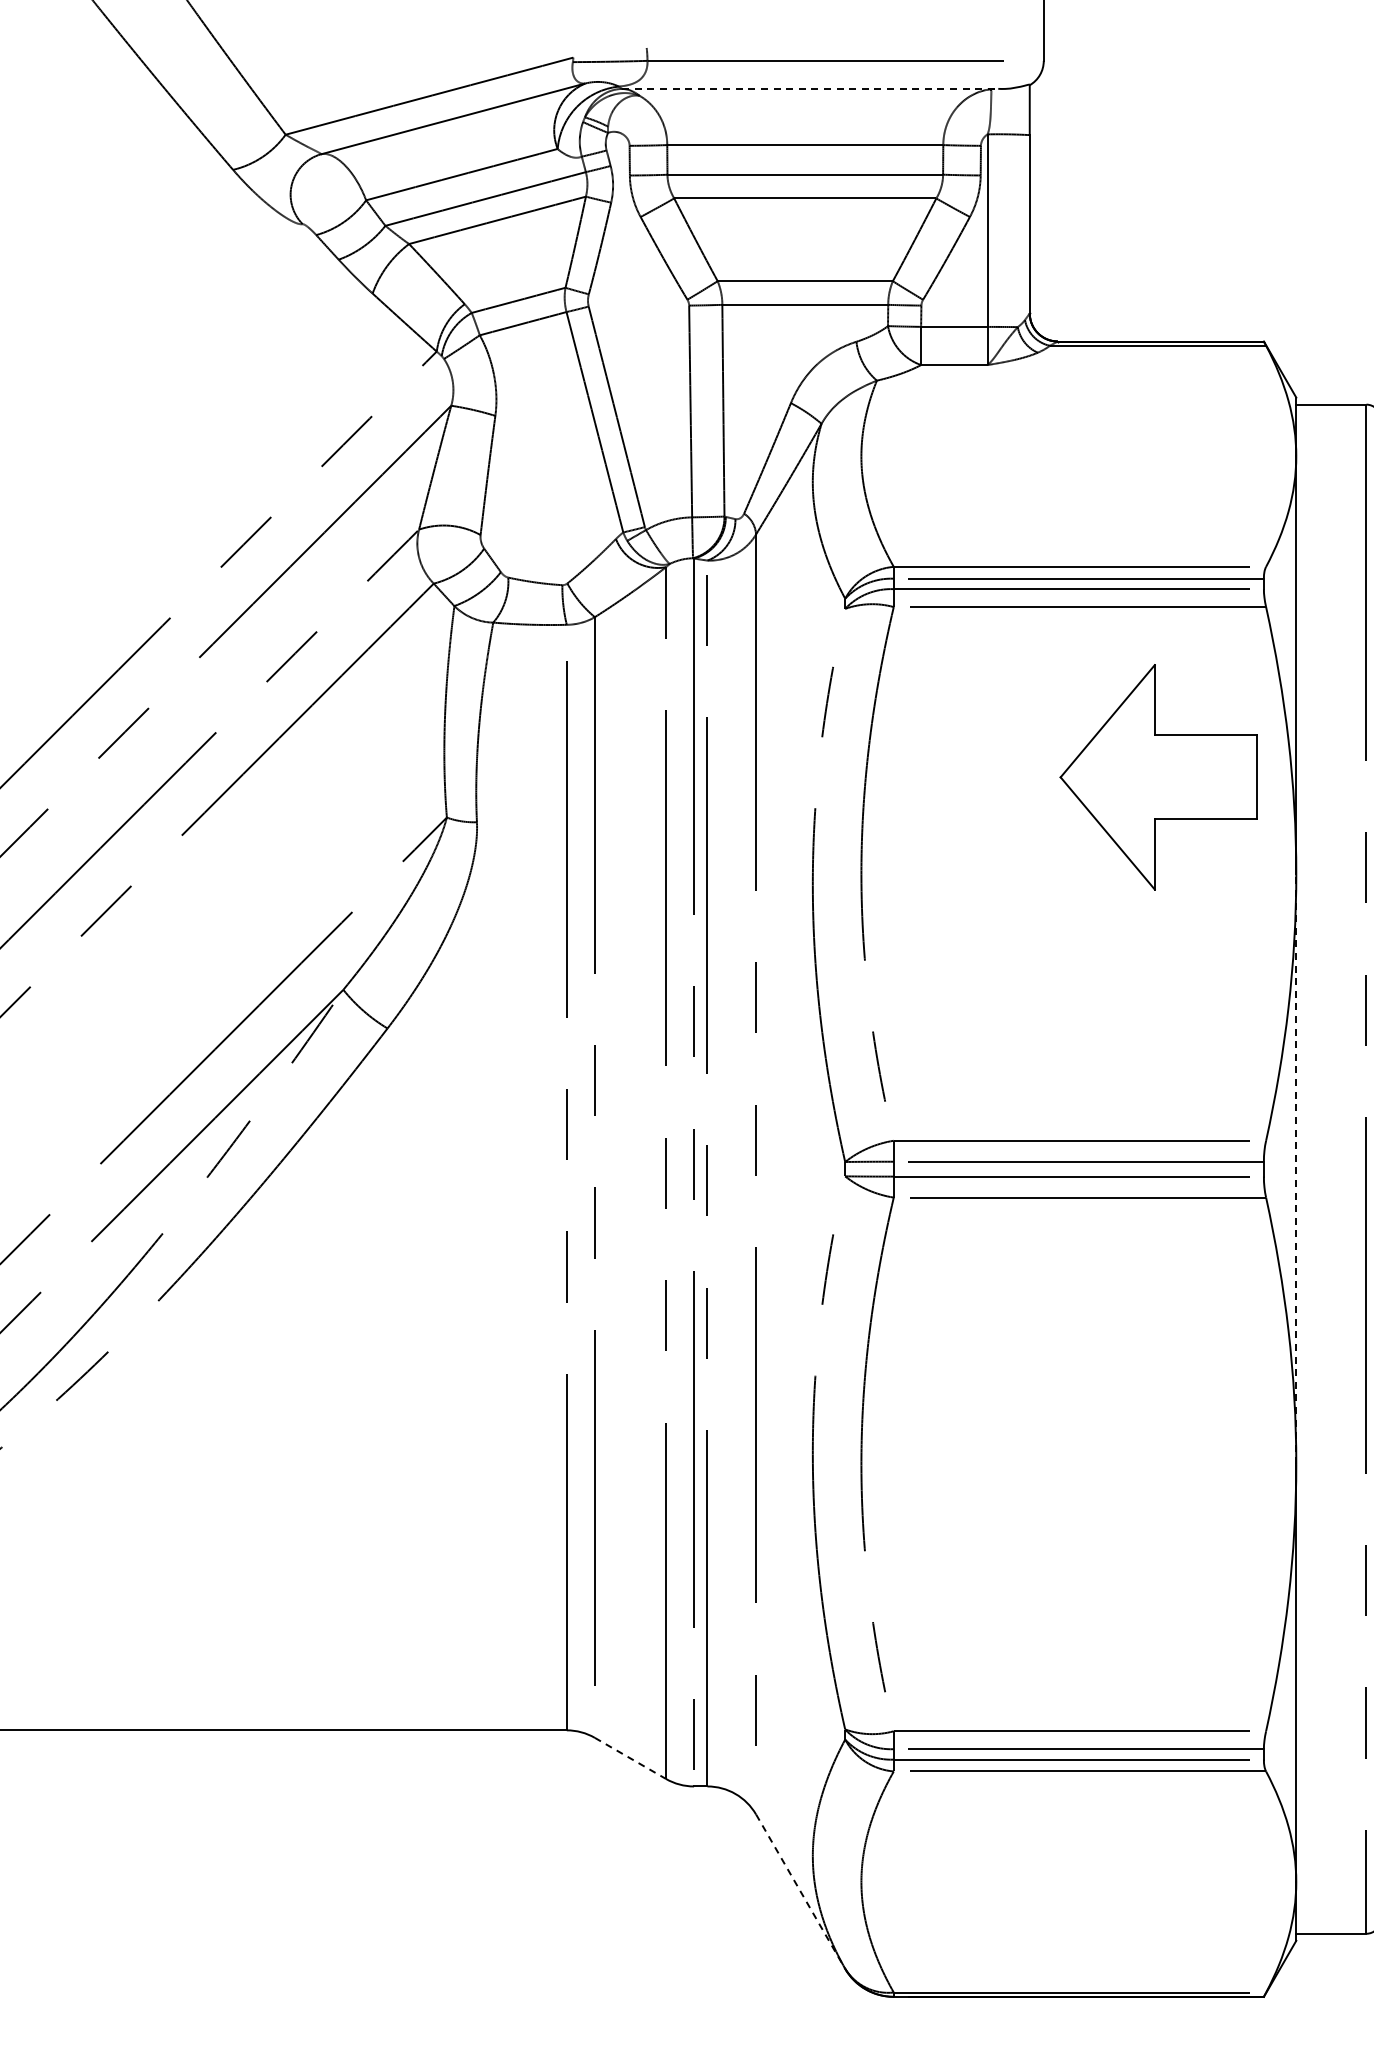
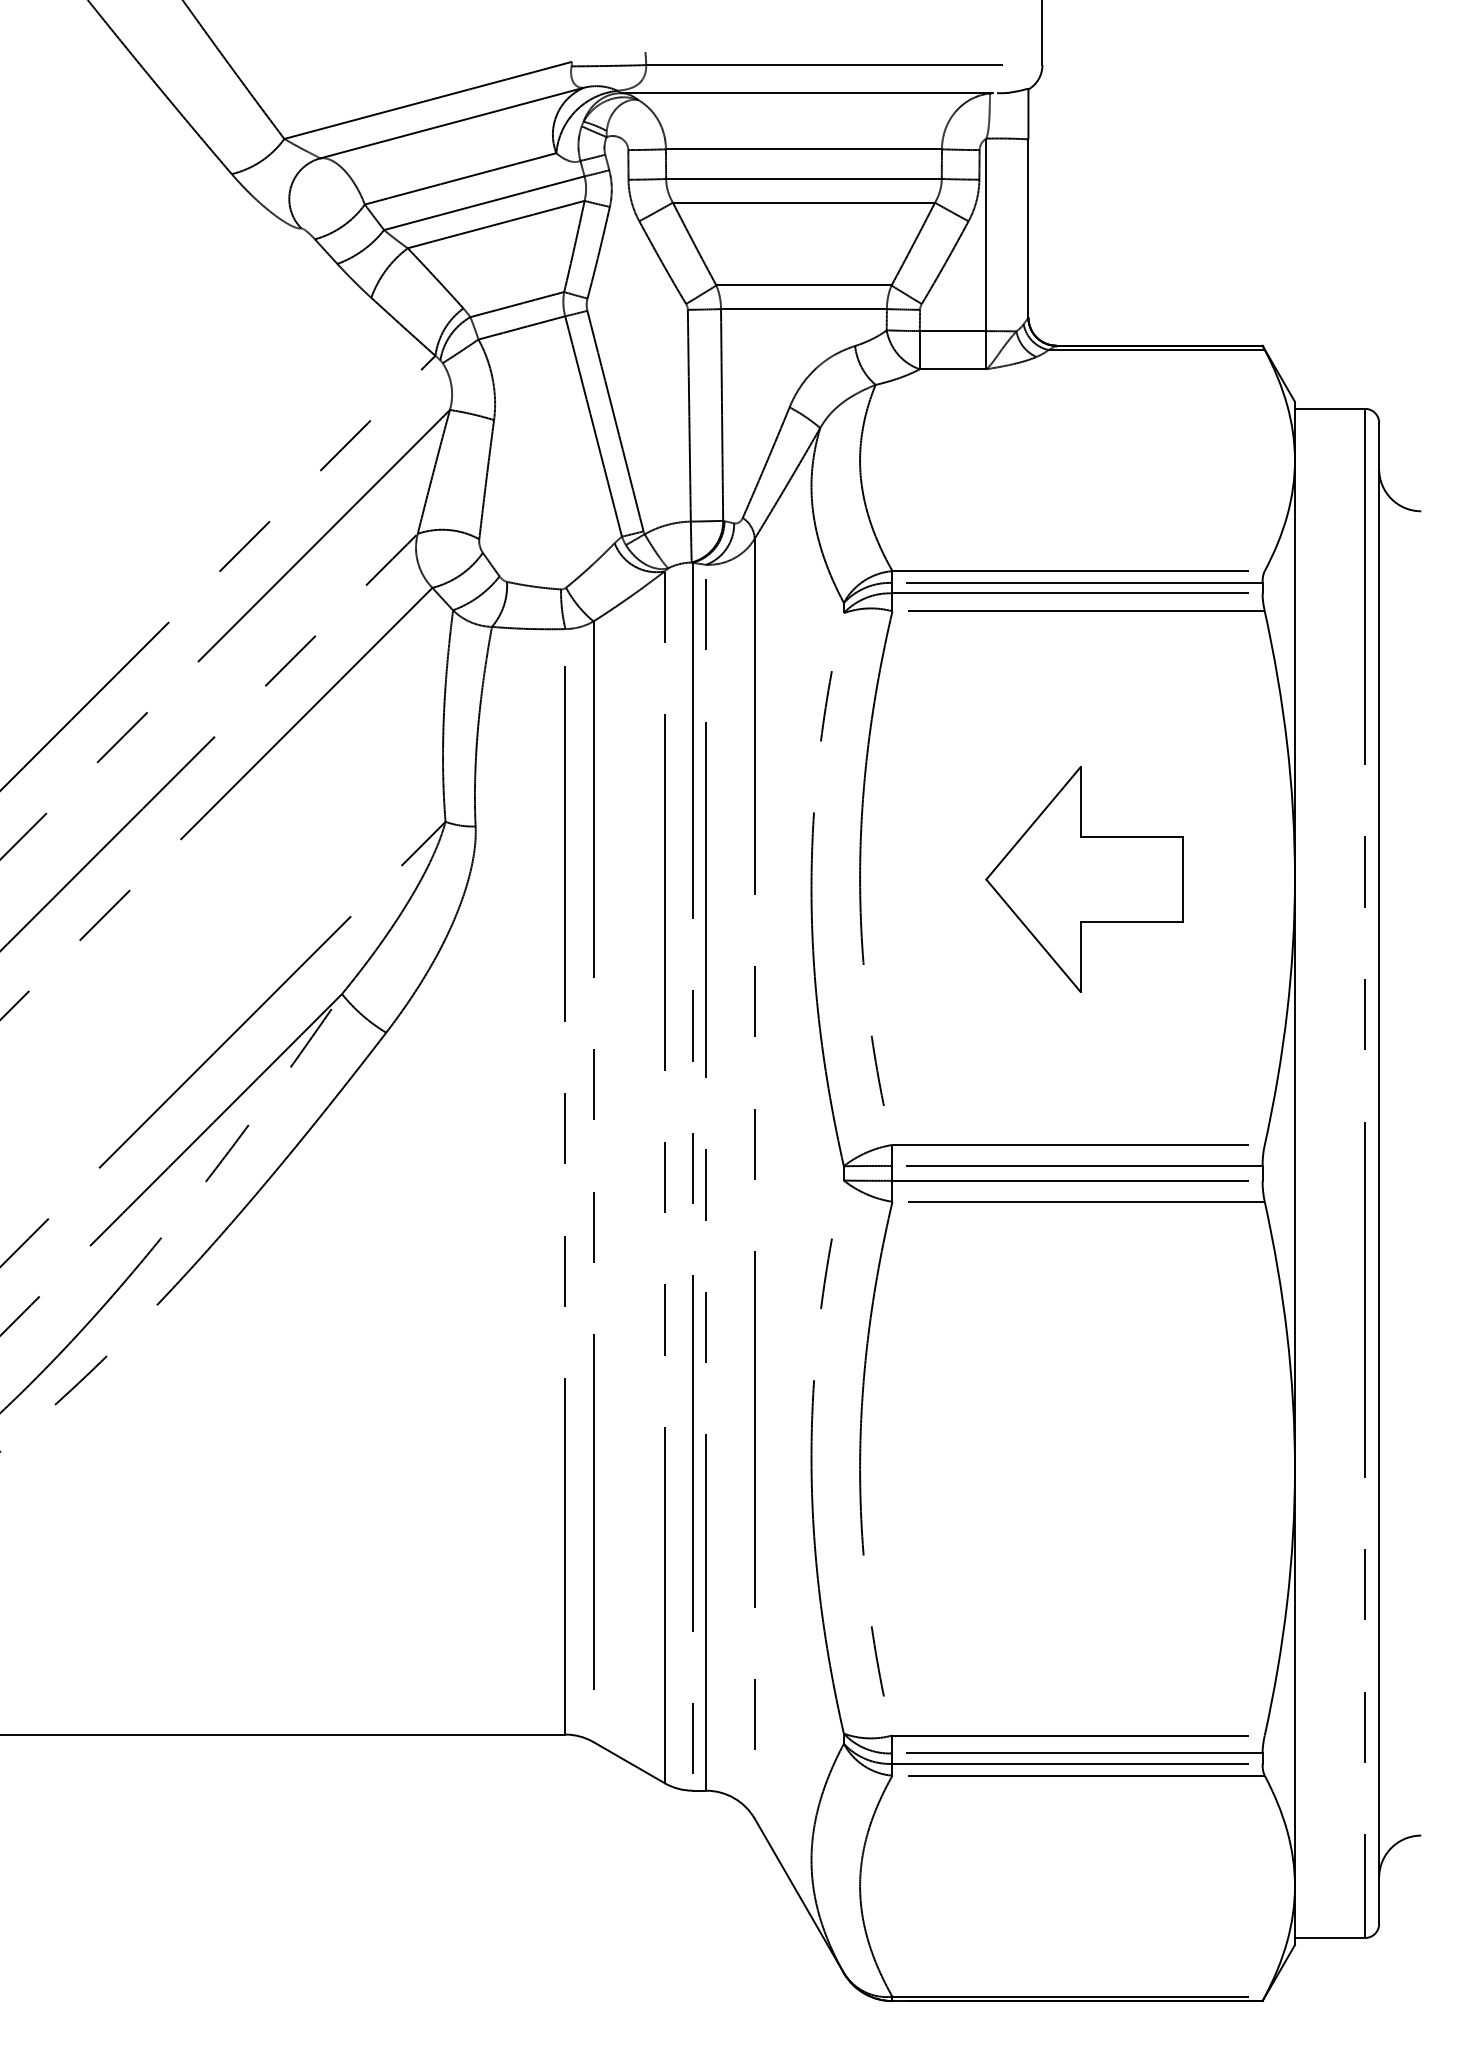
line: (808, 89) -> (807, 93), dashed -> solid
part: (1158, 777) -> (1084, 879), moved
line: (1295, 1168) -> (1294, 1172), dashed -> solid
line: (630, 1758) -> (629, 1762), dashed -> solid
line: (800, 1892) -> (799, 1896), dashed -> solid

